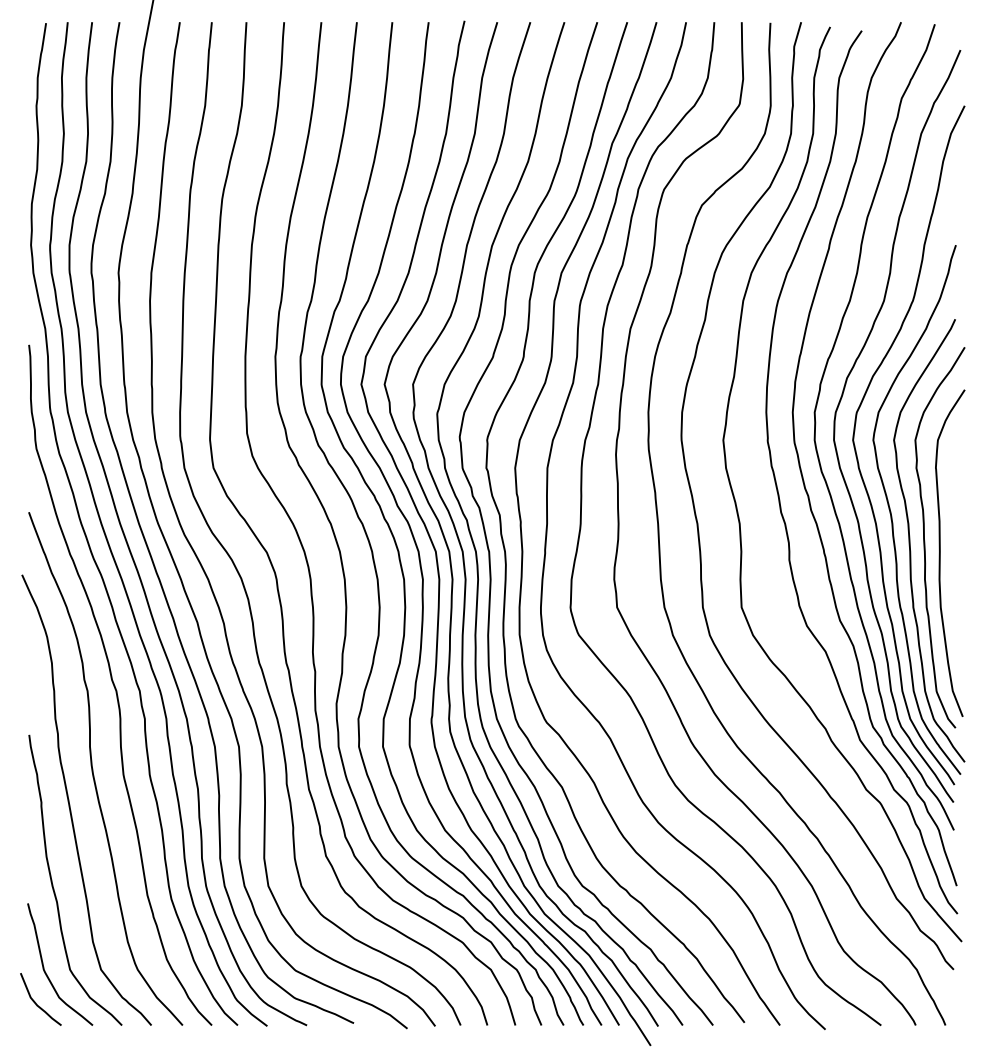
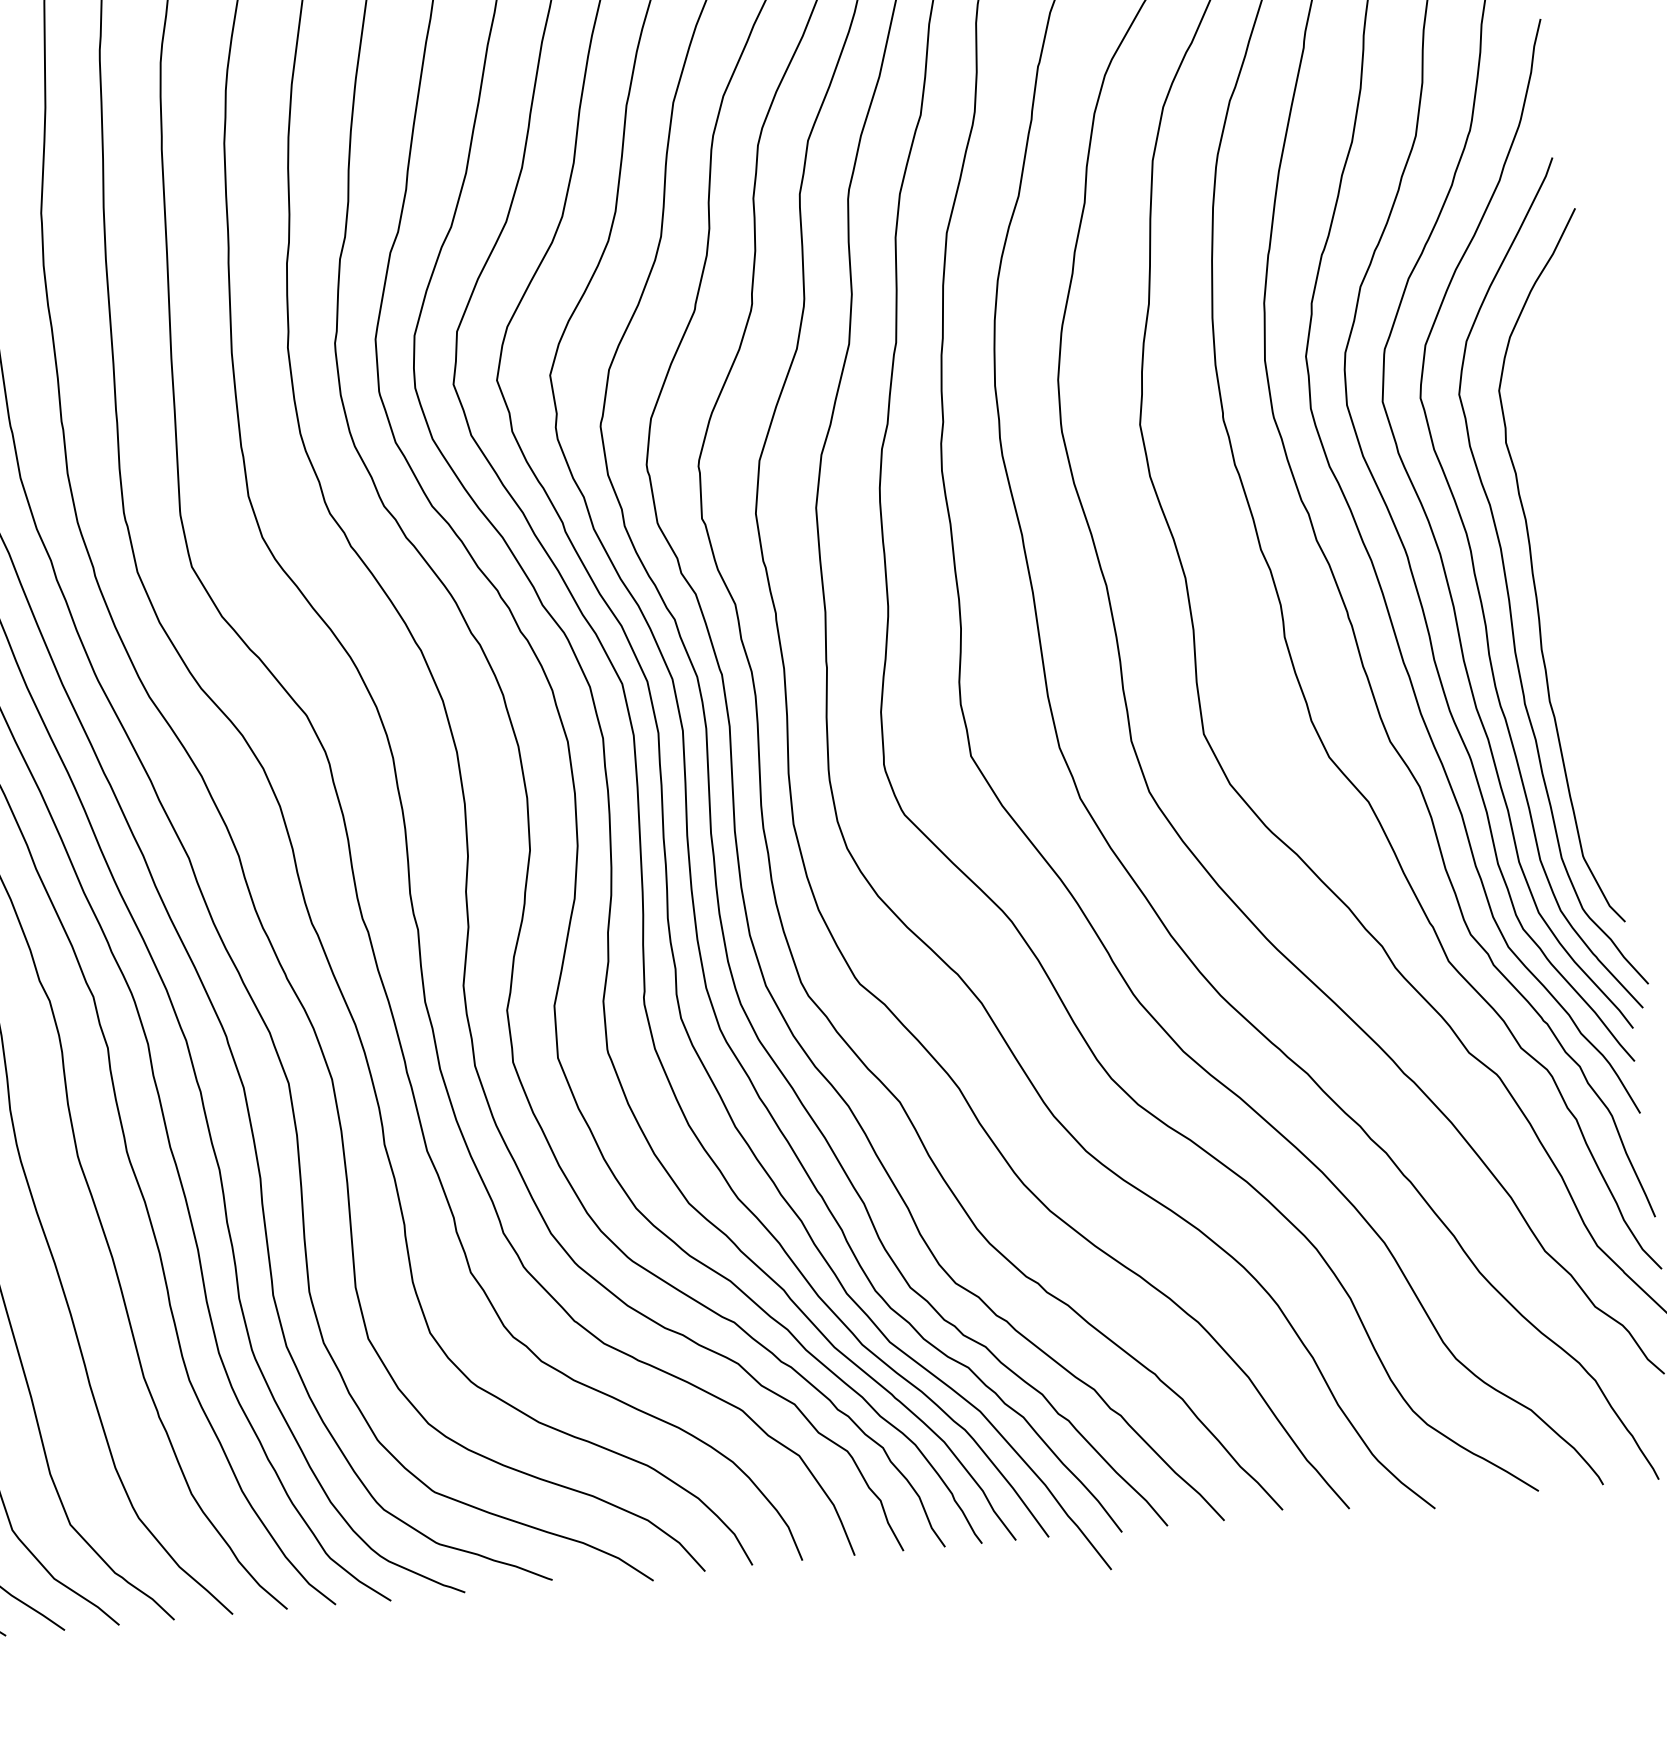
curve: (940, 552) -> (1565, 596), removed

